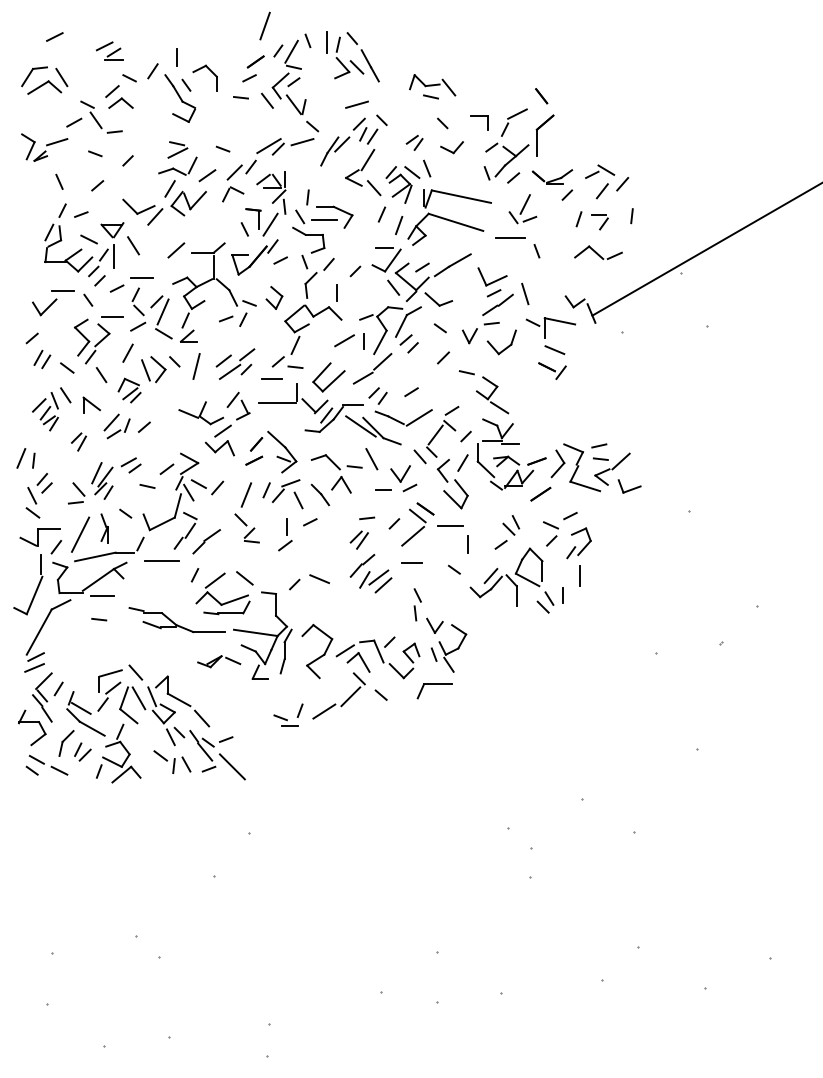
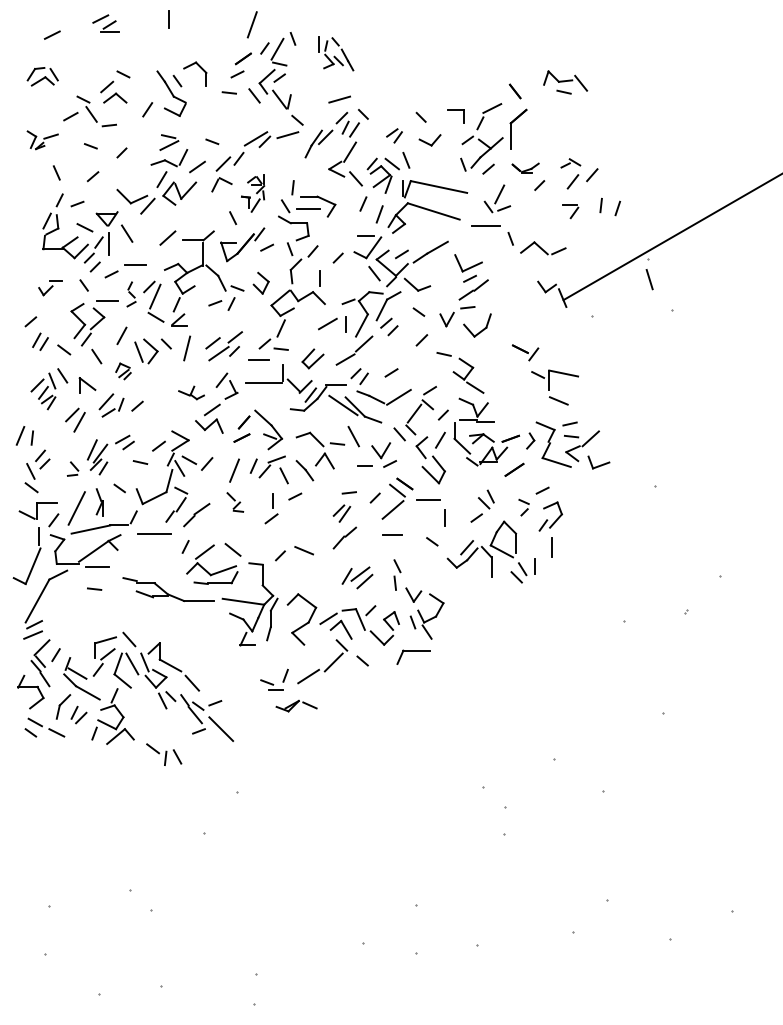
part: (109, 51) -> (105, 23), moved
part: (353, 56) -> (336, 53), size x0.7
line: (176, 57) -> (168, 19), moved
line: (152, 70) -> (147, 109), moved
part: (44, 80) -> (42, 76), size x0.7
part: (432, 86) -> (565, 82), moved
part: (44, 146) -> (42, 139), size x0.7
part: (599, 171) -> (570, 163), size x0.7
part: (552, 176) -> (525, 167), size x0.7
part: (265, 203) -> (252, 193), size x0.6
line: (578, 219) -> (617, 208), moved
part: (598, 252) -> (543, 248), moved
line: (525, 293) -> (649, 279), moved
part: (52, 303) -> (50, 288), size x0.6
part: (138, 309) -> (131, 294), size x0.6
part: (550, 336) -> (554, 387), moved
part: (328, 377) -> (312, 358), size x0.7
part: (129, 390) -> (123, 371), size x0.7
part: (201, 412) -> (191, 392), size x0.6
part: (78, 442) -> (74, 420), size x1.4
part: (557, 463) -> (530, 440), size x0.6
part: (76, 492) -> (72, 468), size x0.7
part: (247, 528) -> (235, 502), size x0.7
part: (550, 533) -> (523, 507), size x0.7
part: (375, 581) -> (357, 577), moved
part: (219, 660) -> (296, 705), moved
part: (172, 761) -> (164, 754), moved

